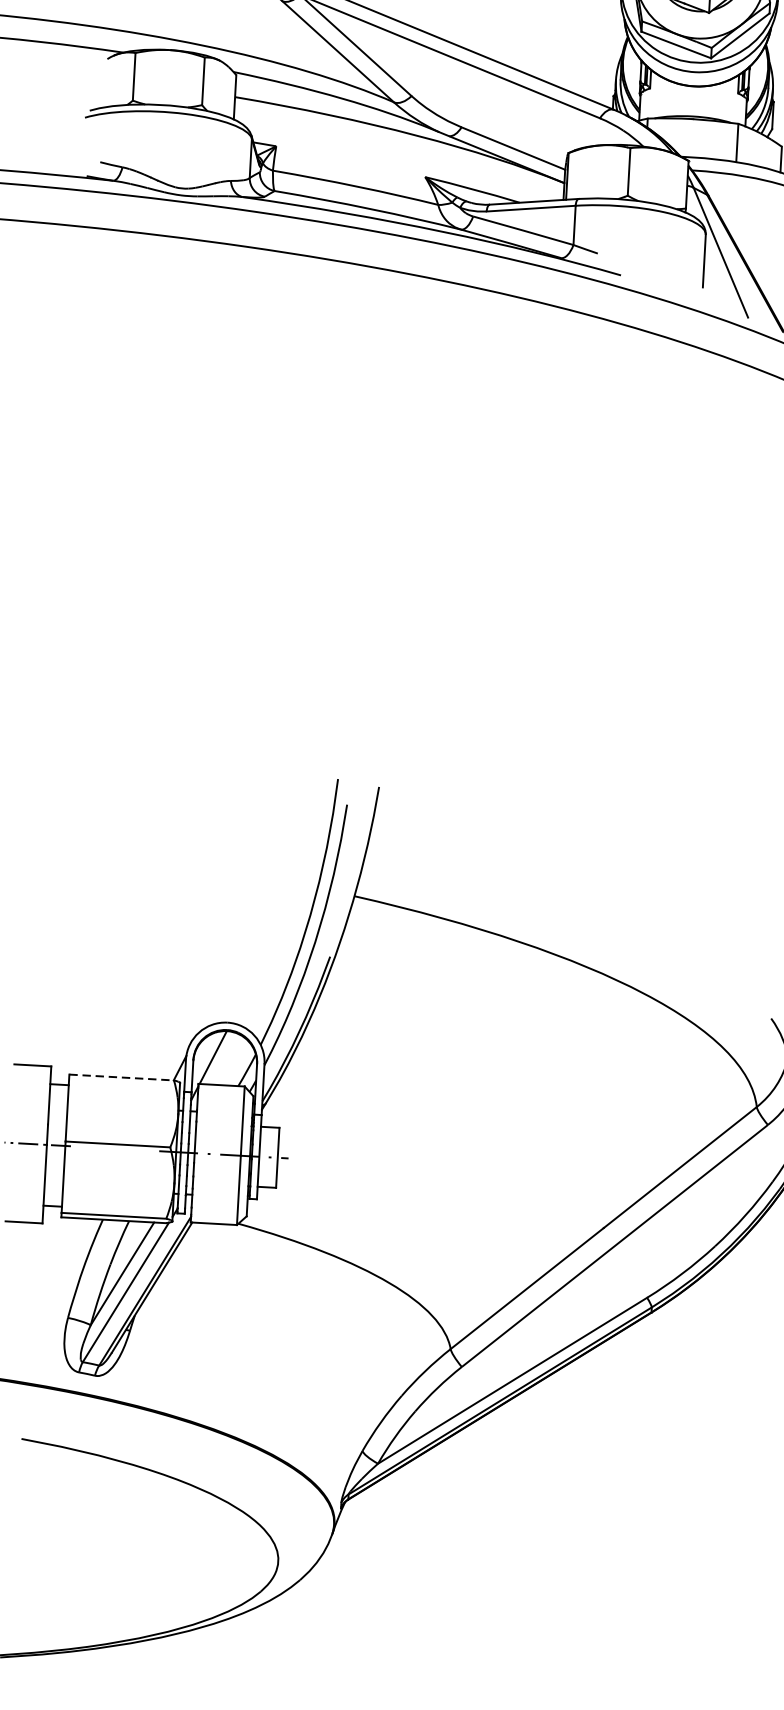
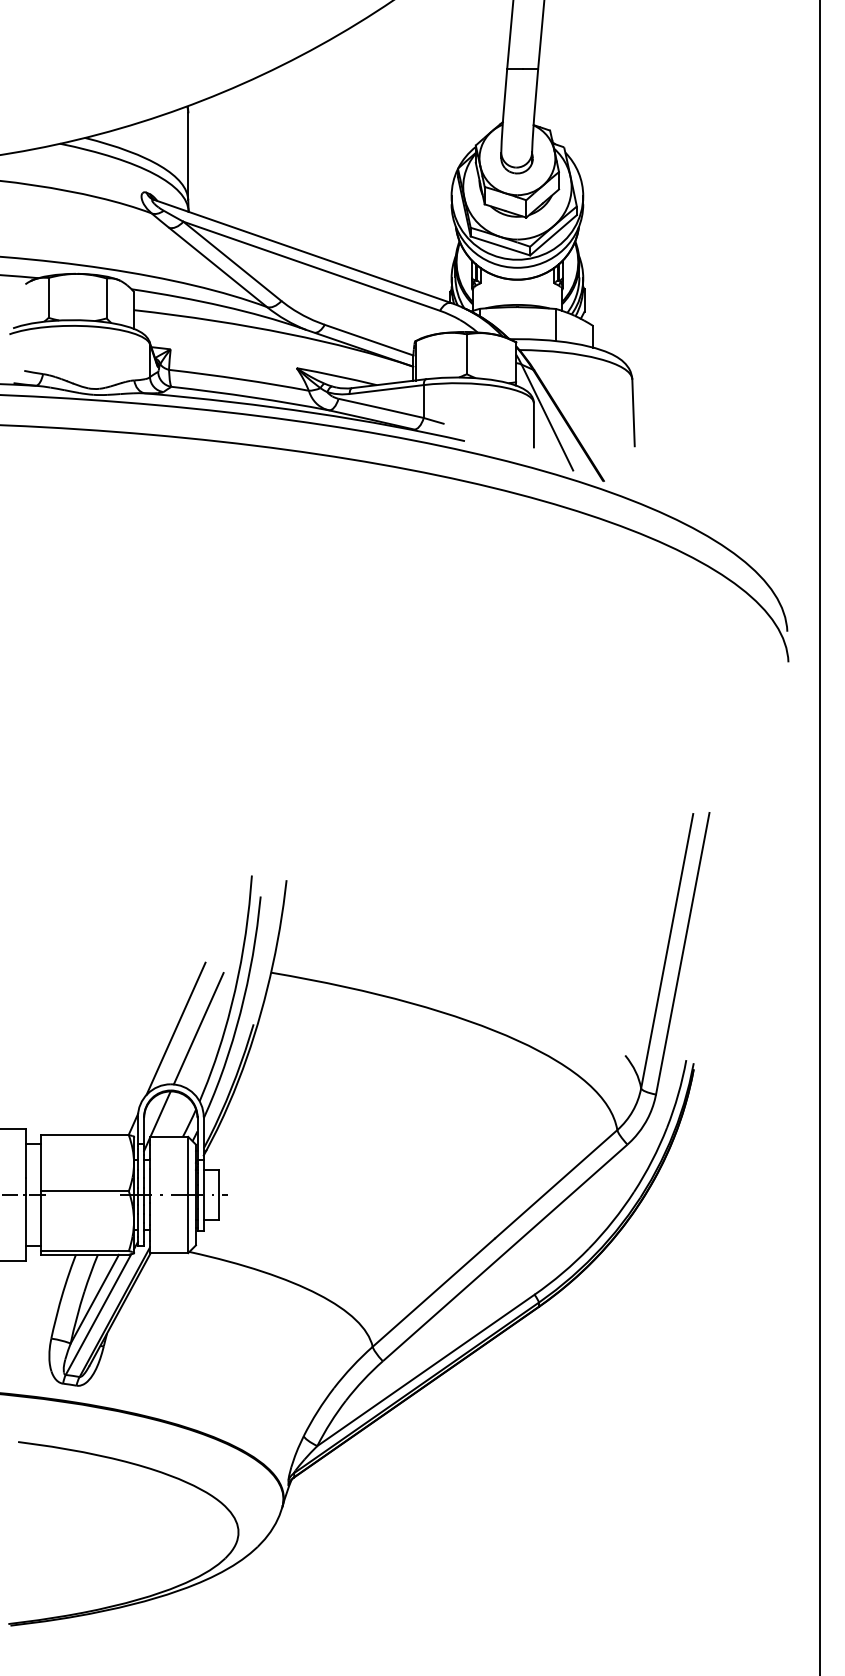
line: (236, 956) -> (175, 1028), added
line: (264, 957) -> (198, 1028), added
line: (121, 1077) -> (84, 1135), dashed -> solid

